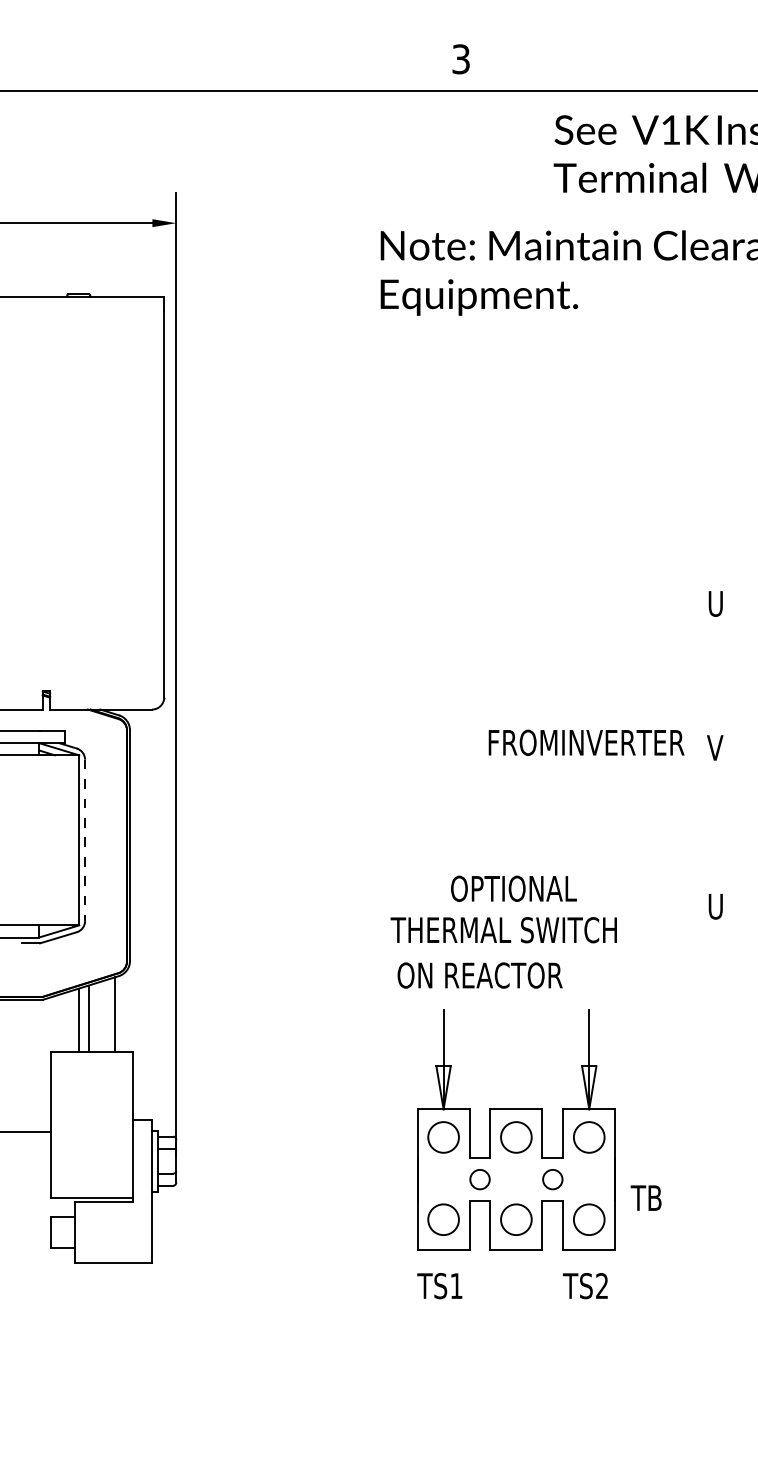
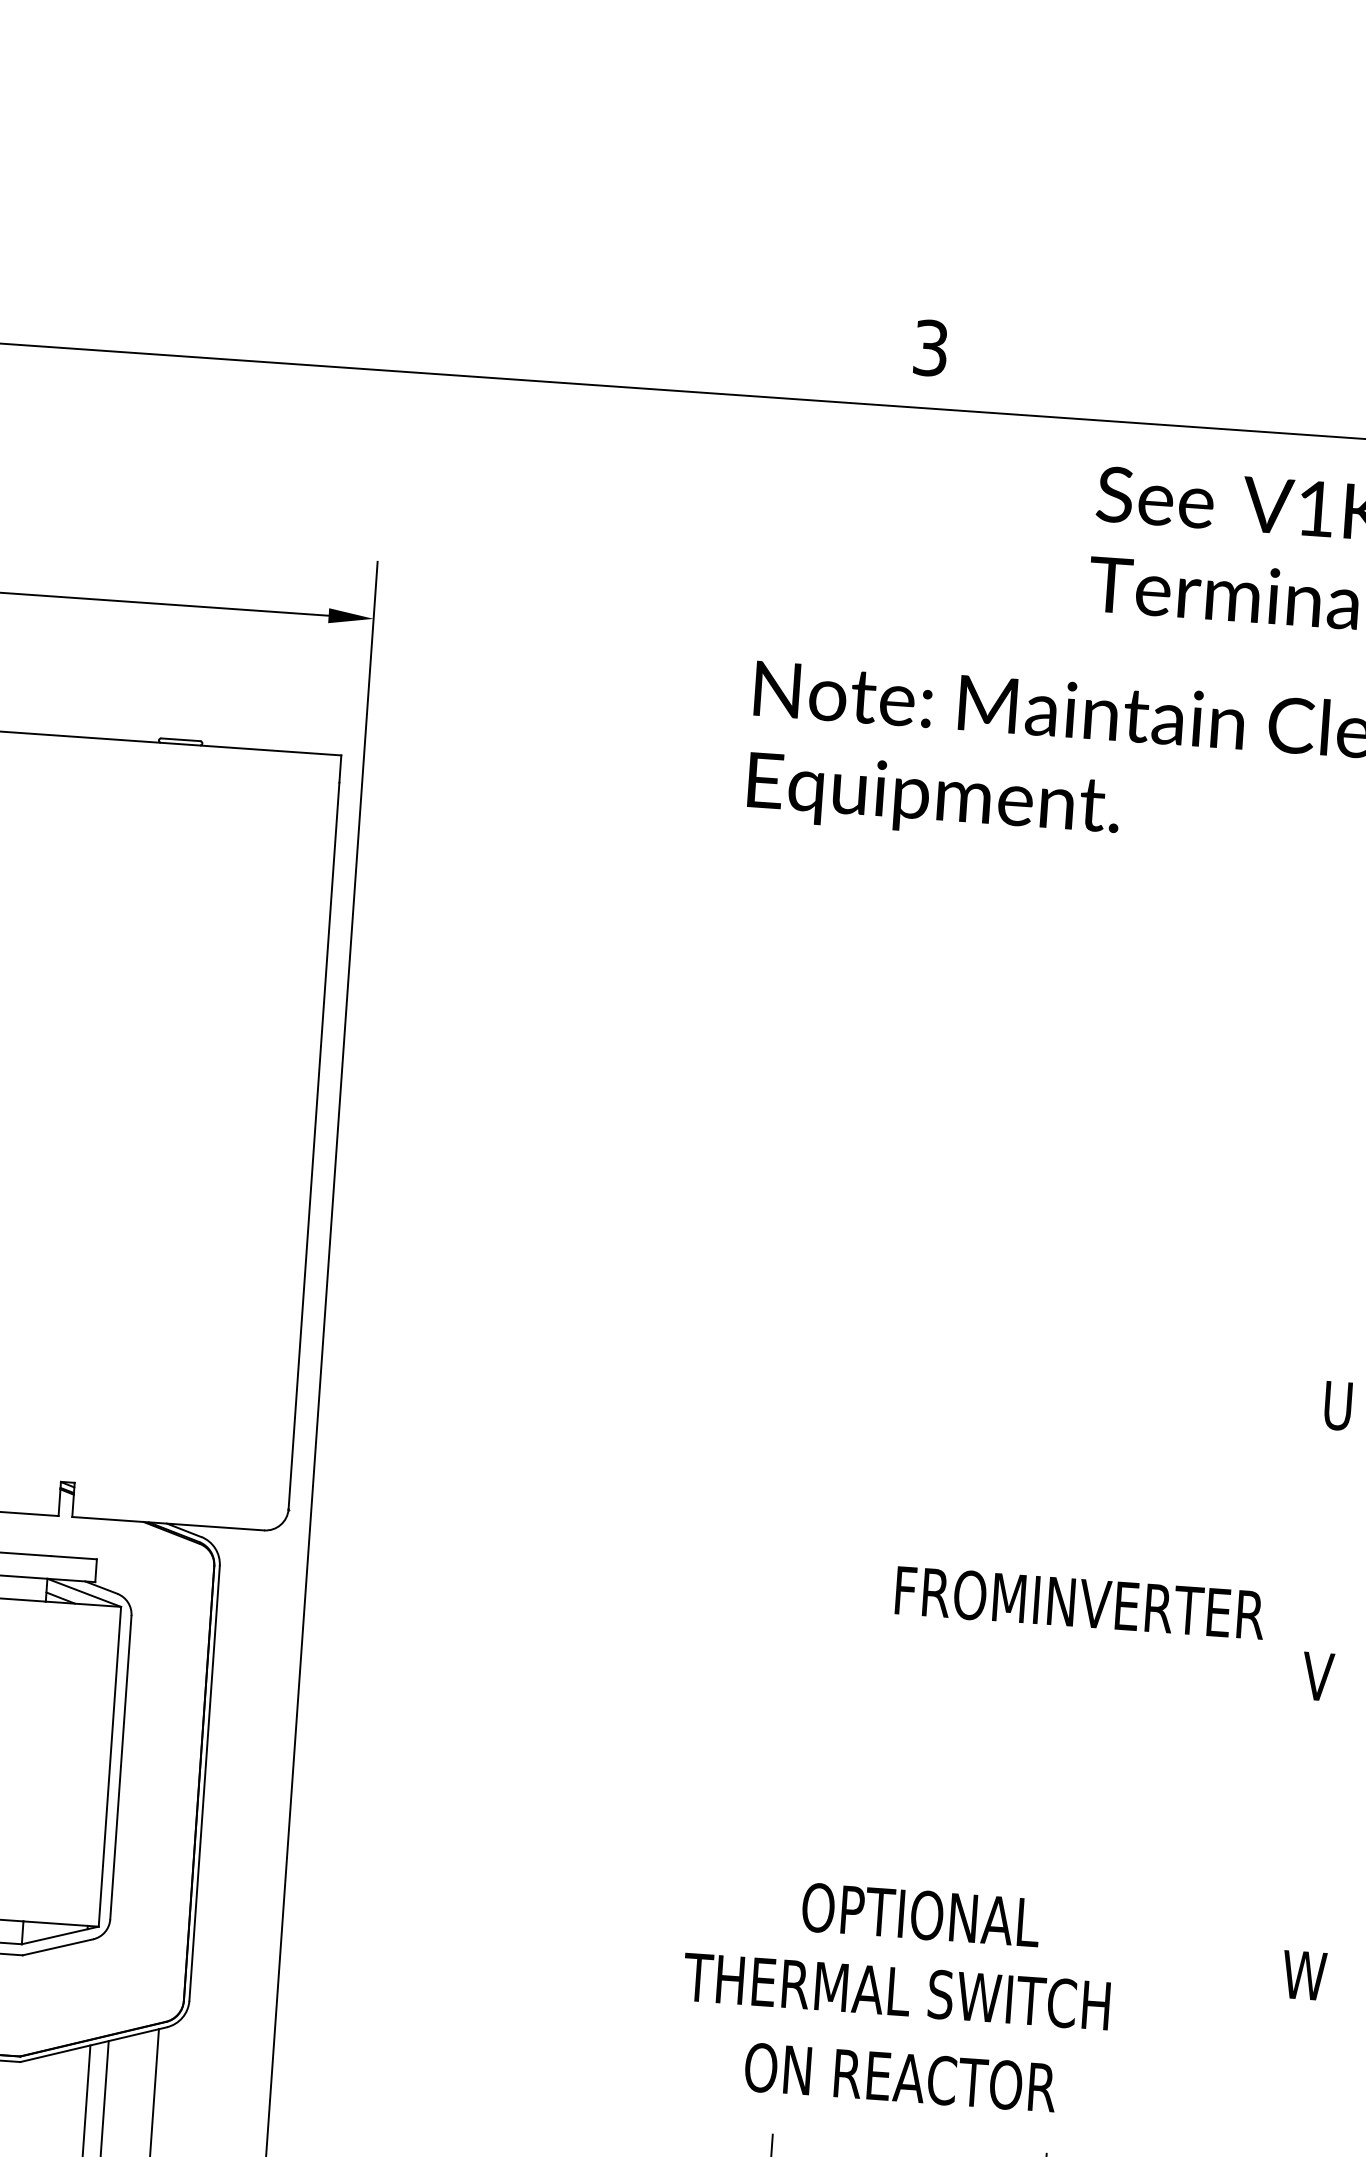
text: (586, 742) -> (1080, 1602), moved
line: (85, 840) -> (121, 1767), dashed -> solid
text: (718, 906) -> (1303, 1975), U -> W
text: (479, 975) -> (899, 2077), moved

